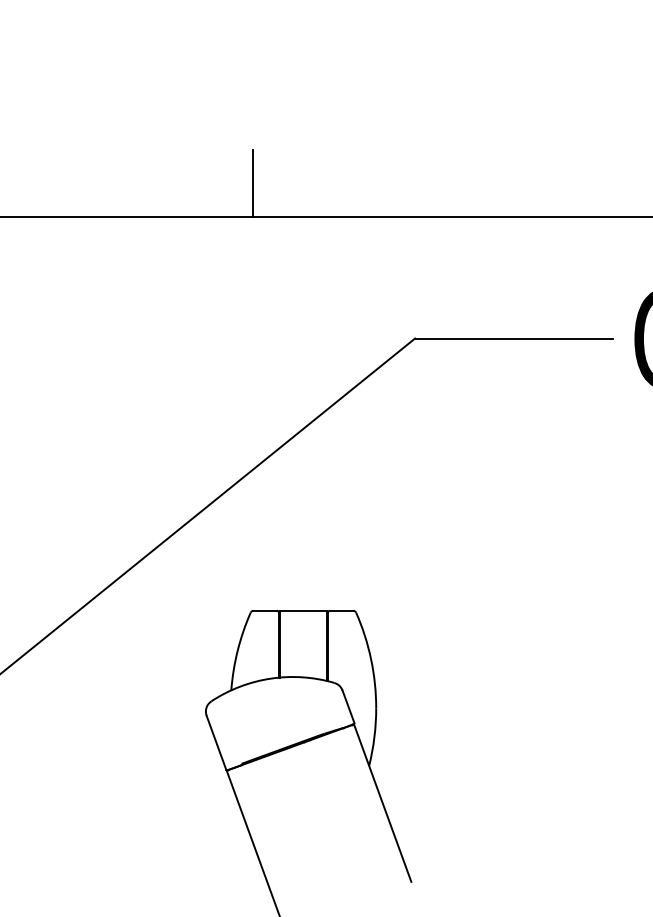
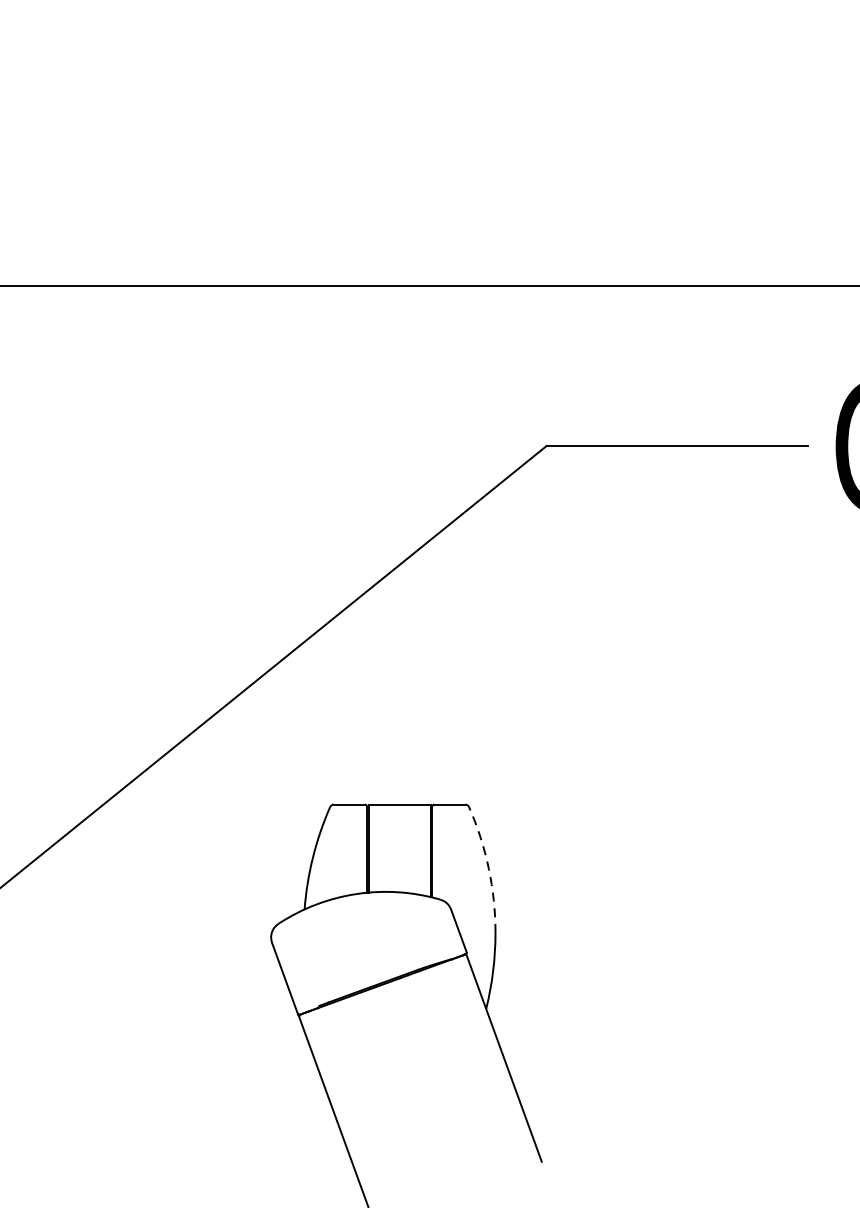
line: (252, 183) -> (332, 241), removed
arc: (371, 659) -> (489, 868), solid -> dashed

